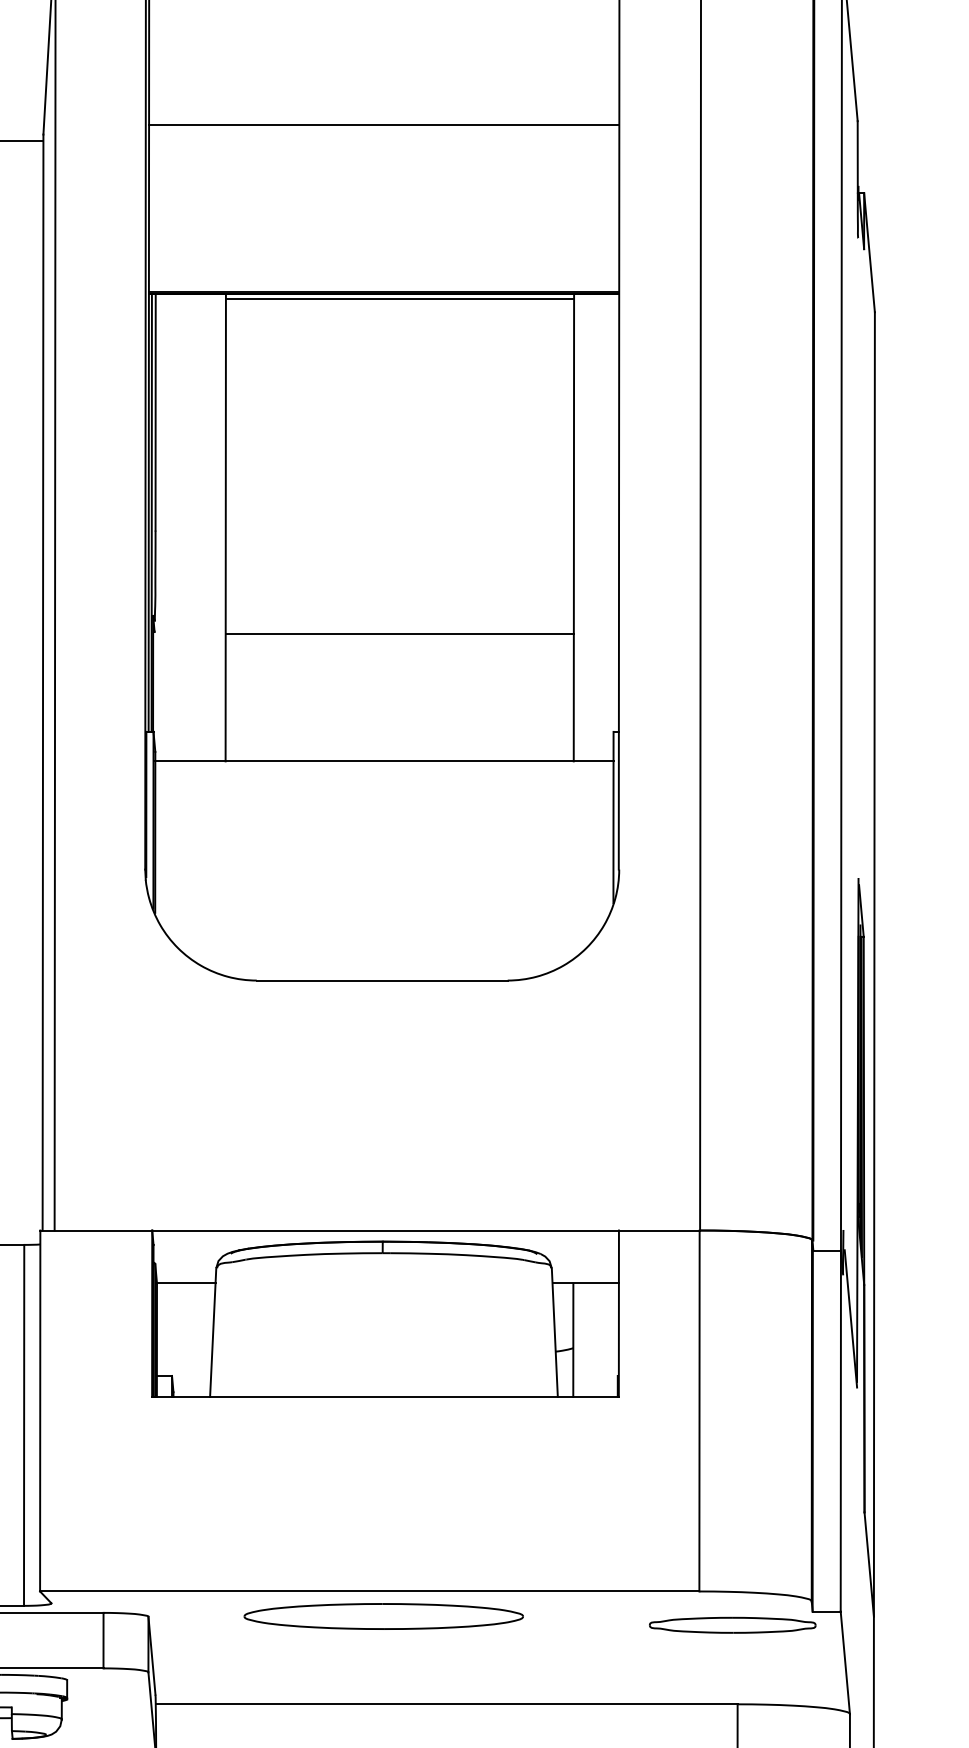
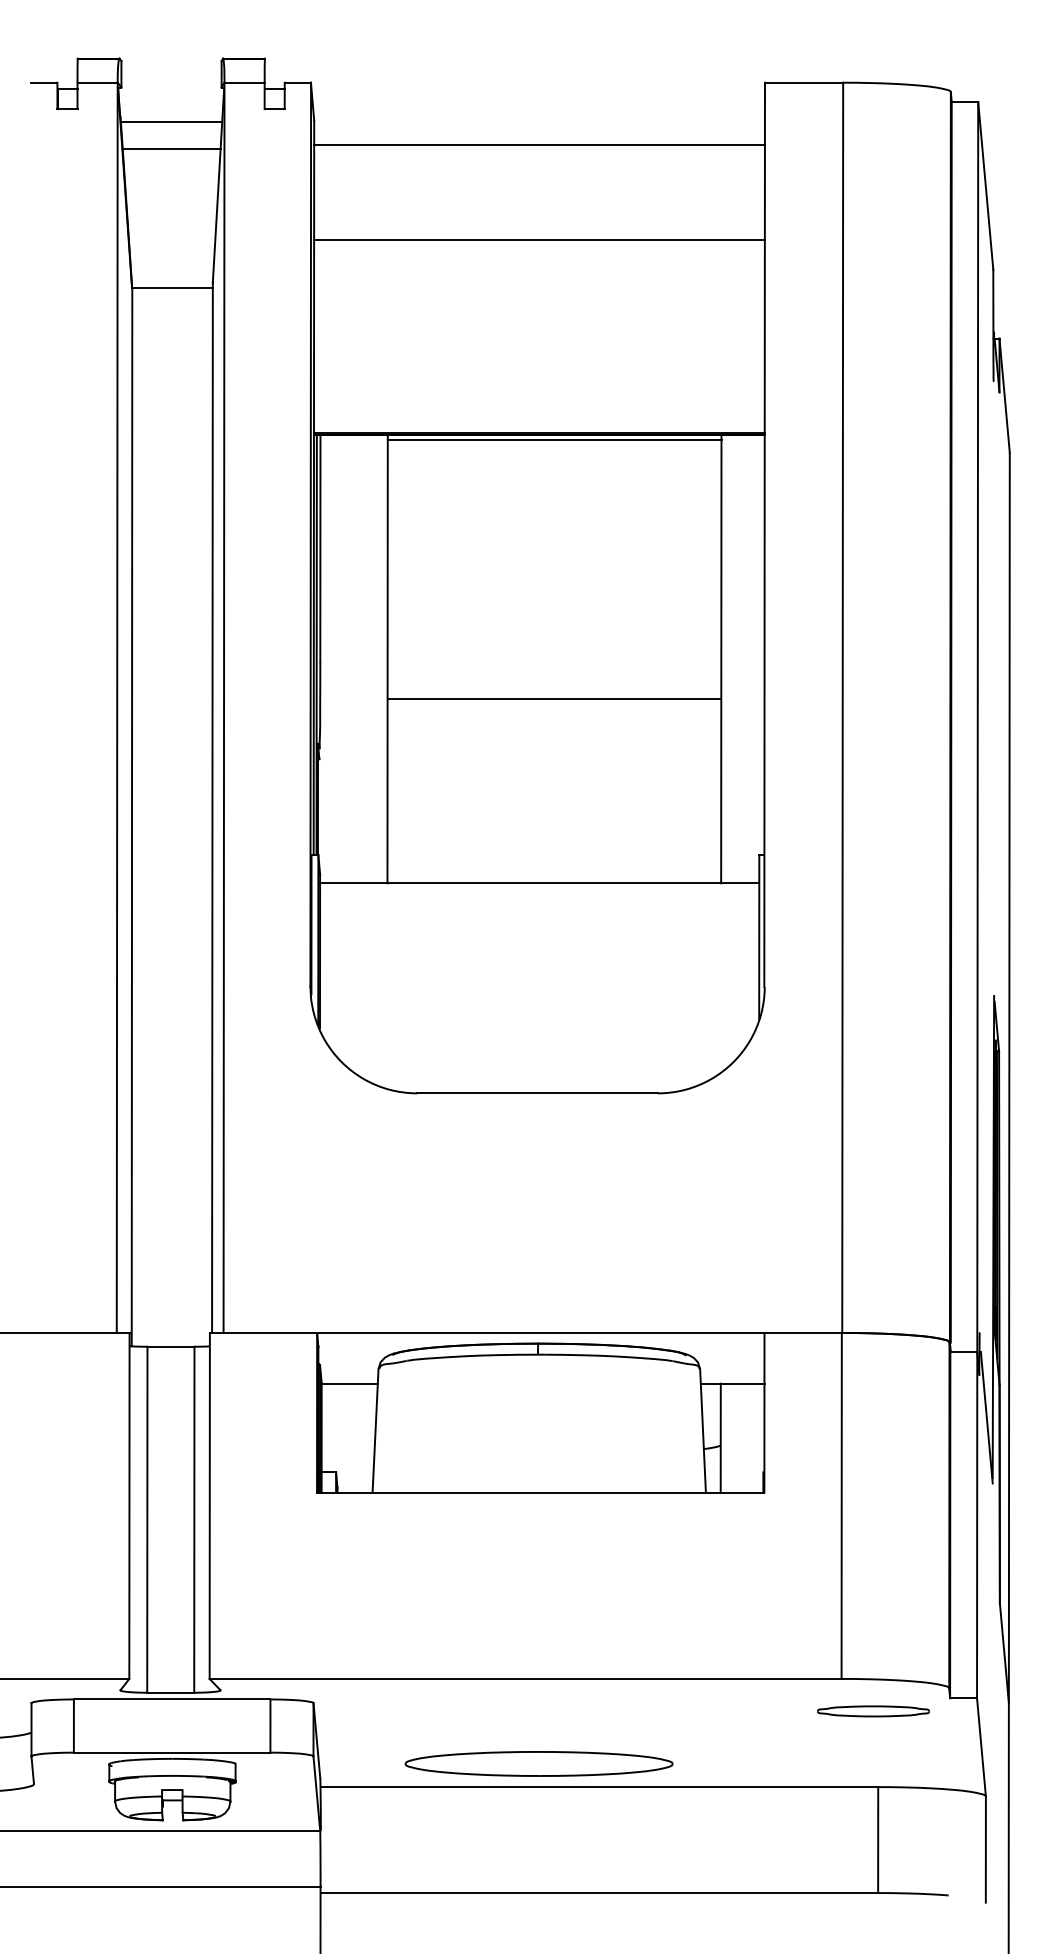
line: (384, 125) -> (539, 240), moved
line: (399, 634) -> (554, 699), moved
part: (383, 1616) -> (538, 1763), moved
part: (732, 1625) -> (873, 1711), size x0.7

